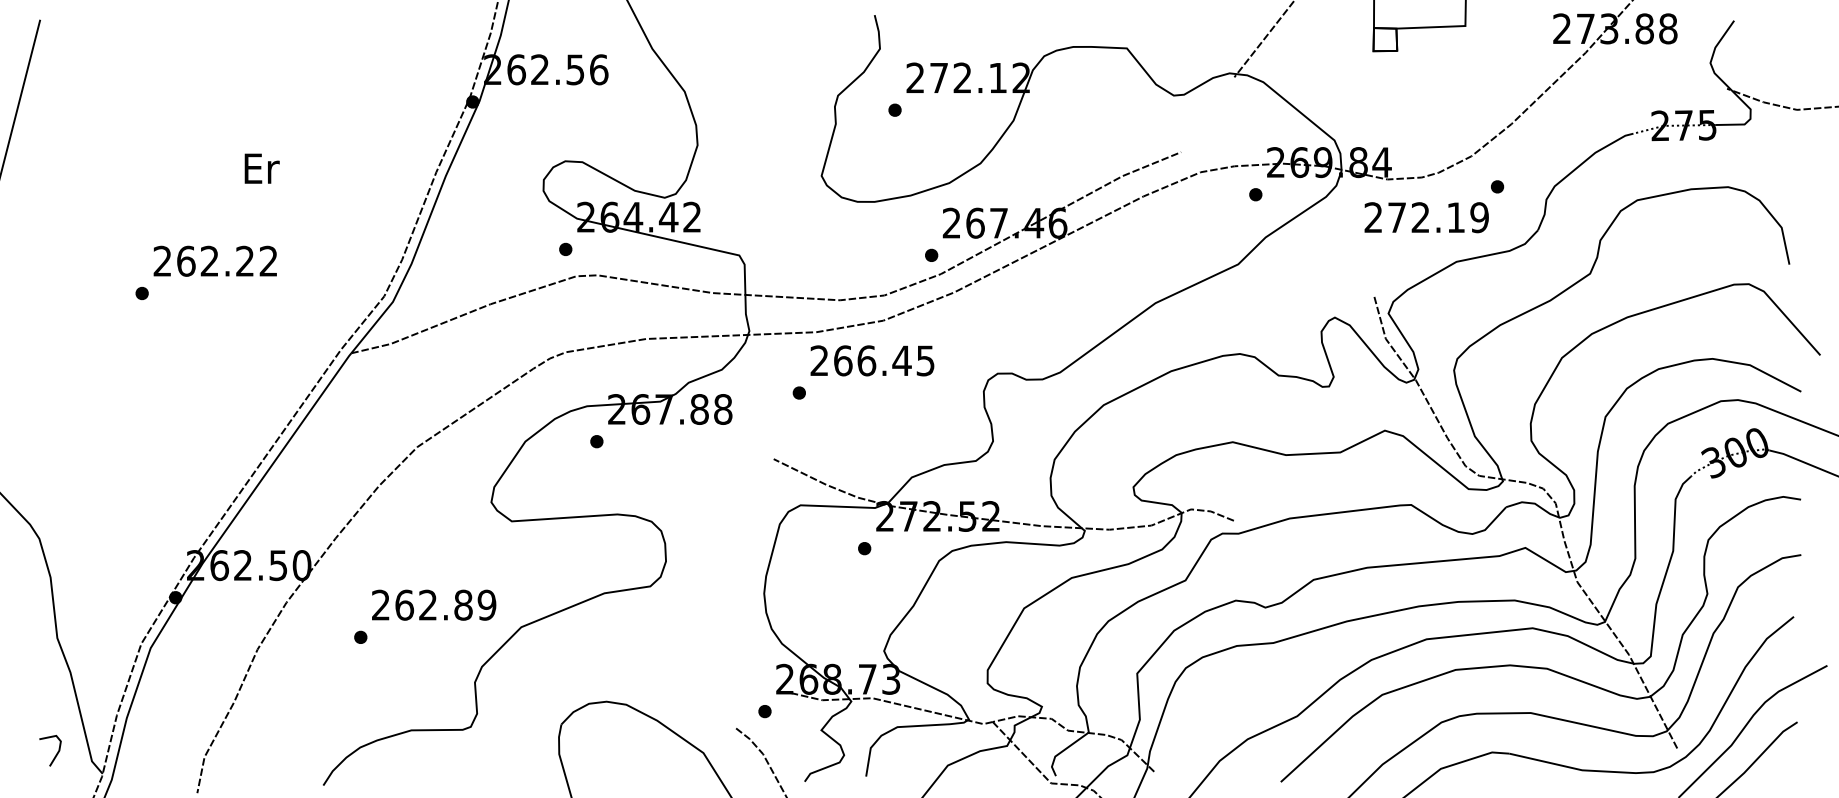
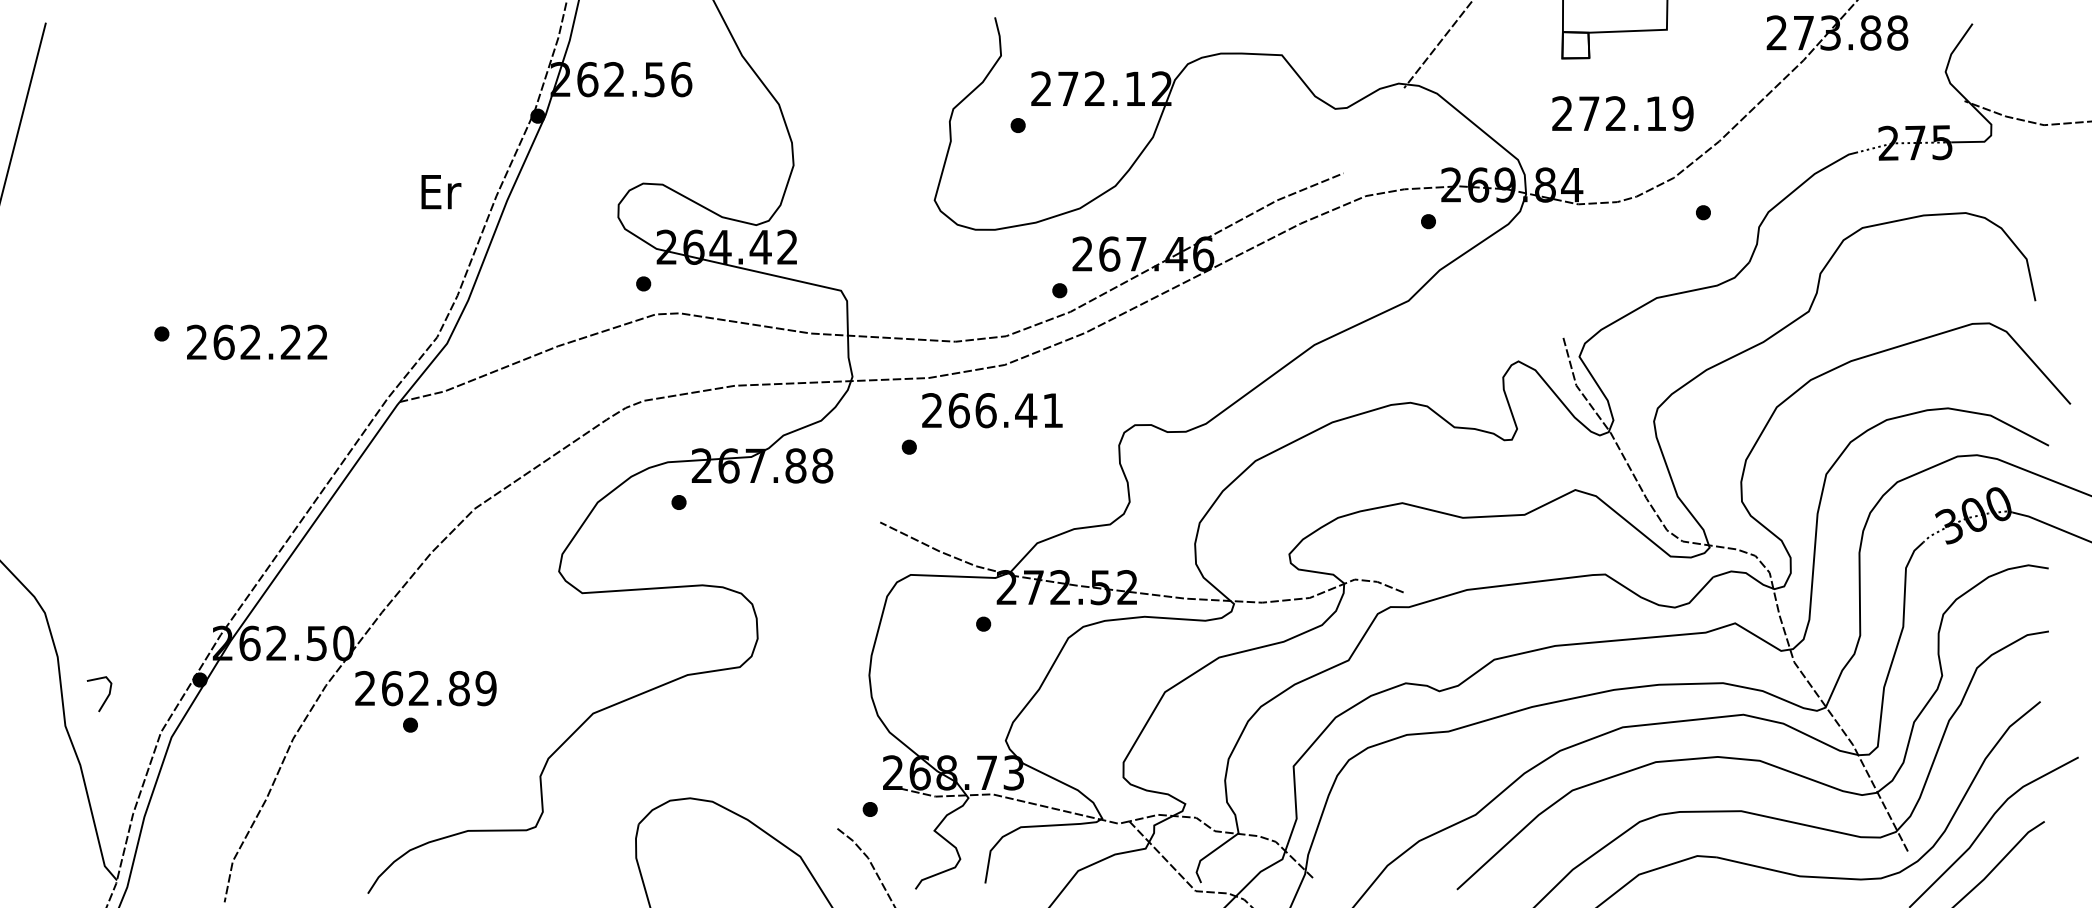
text: (262, 169) -> (441, 192), moved
text: (1426, 217) -> (1622, 113), moved
text: (215, 261) -> (257, 342), moved
text: (925, 360) -> (1052, 410), 266.45 -> 266.41
text: (433, 605) -> (425, 688), moved
line: (55, 754) -> (105, 698), moved

